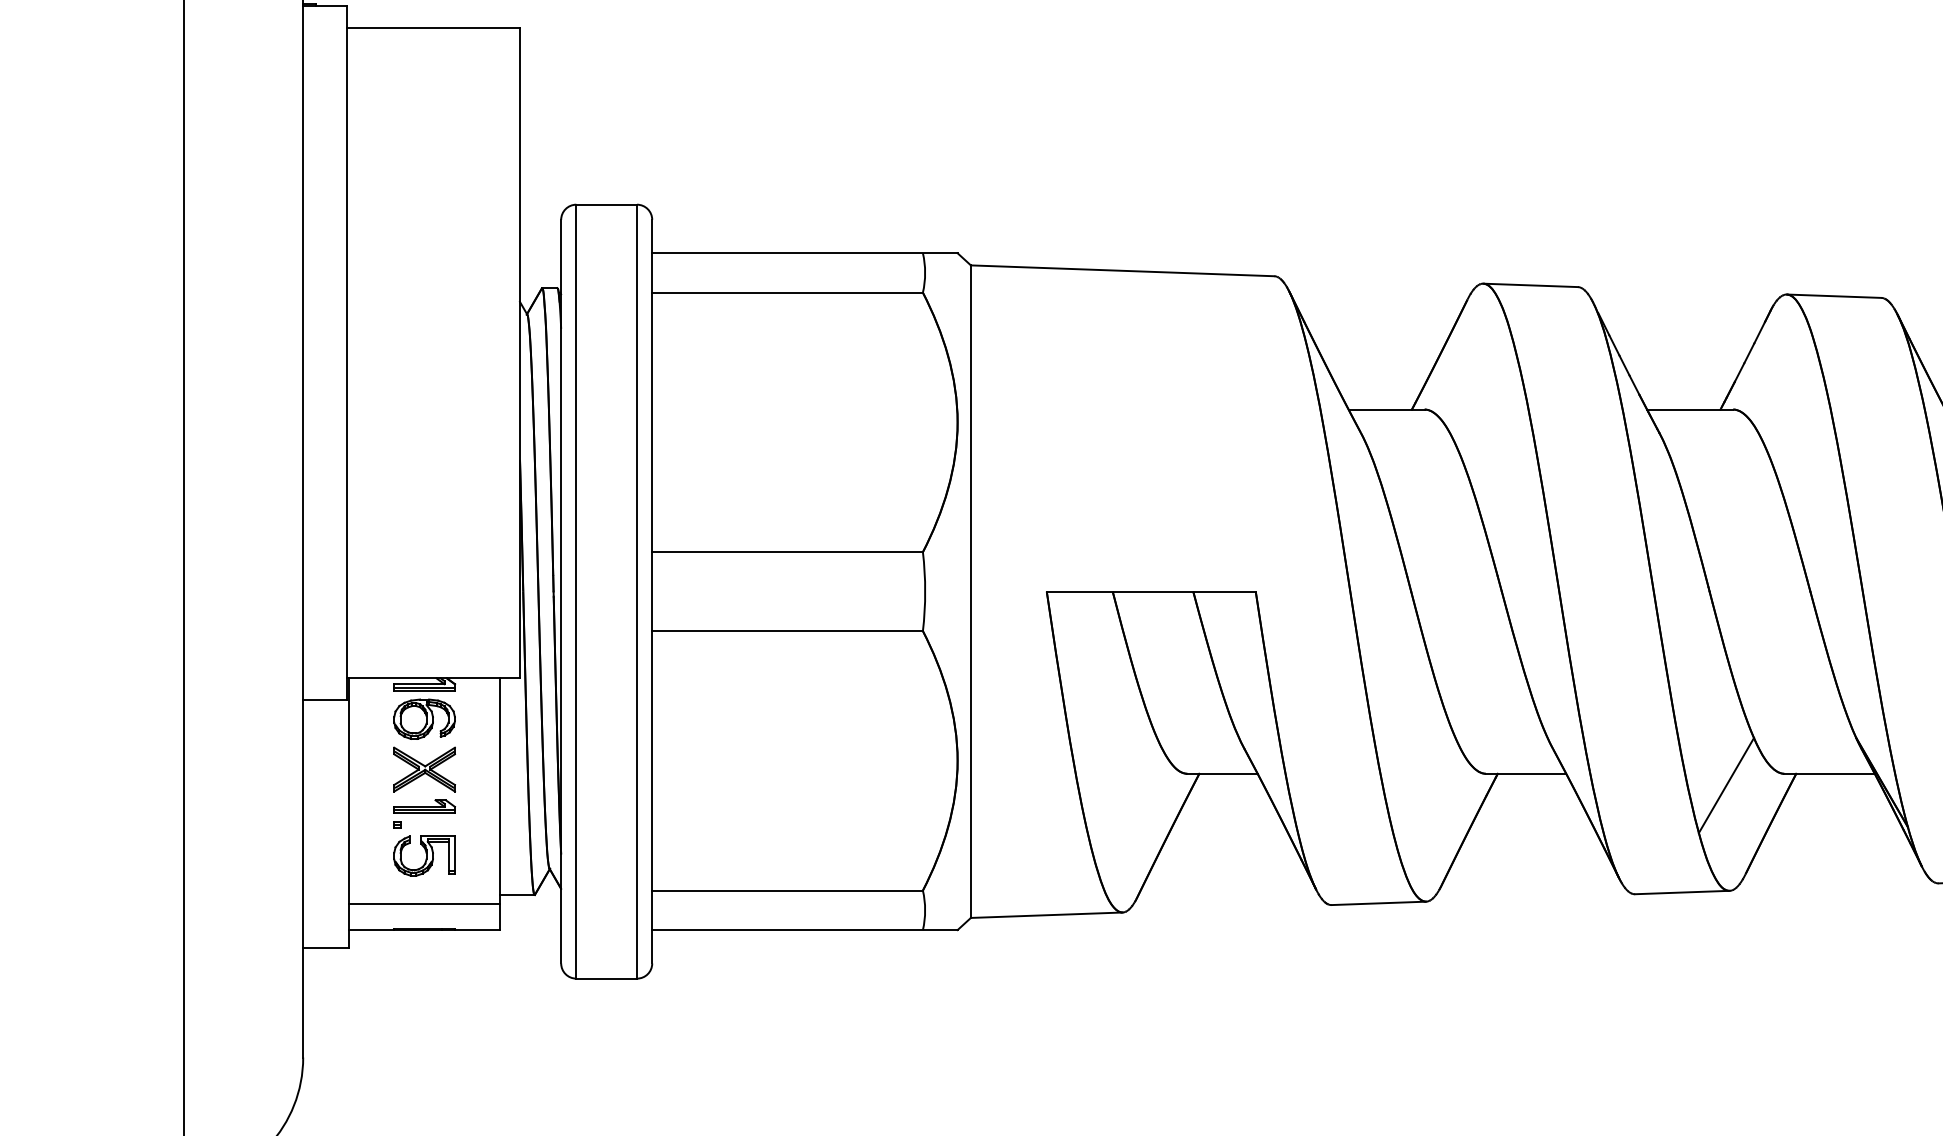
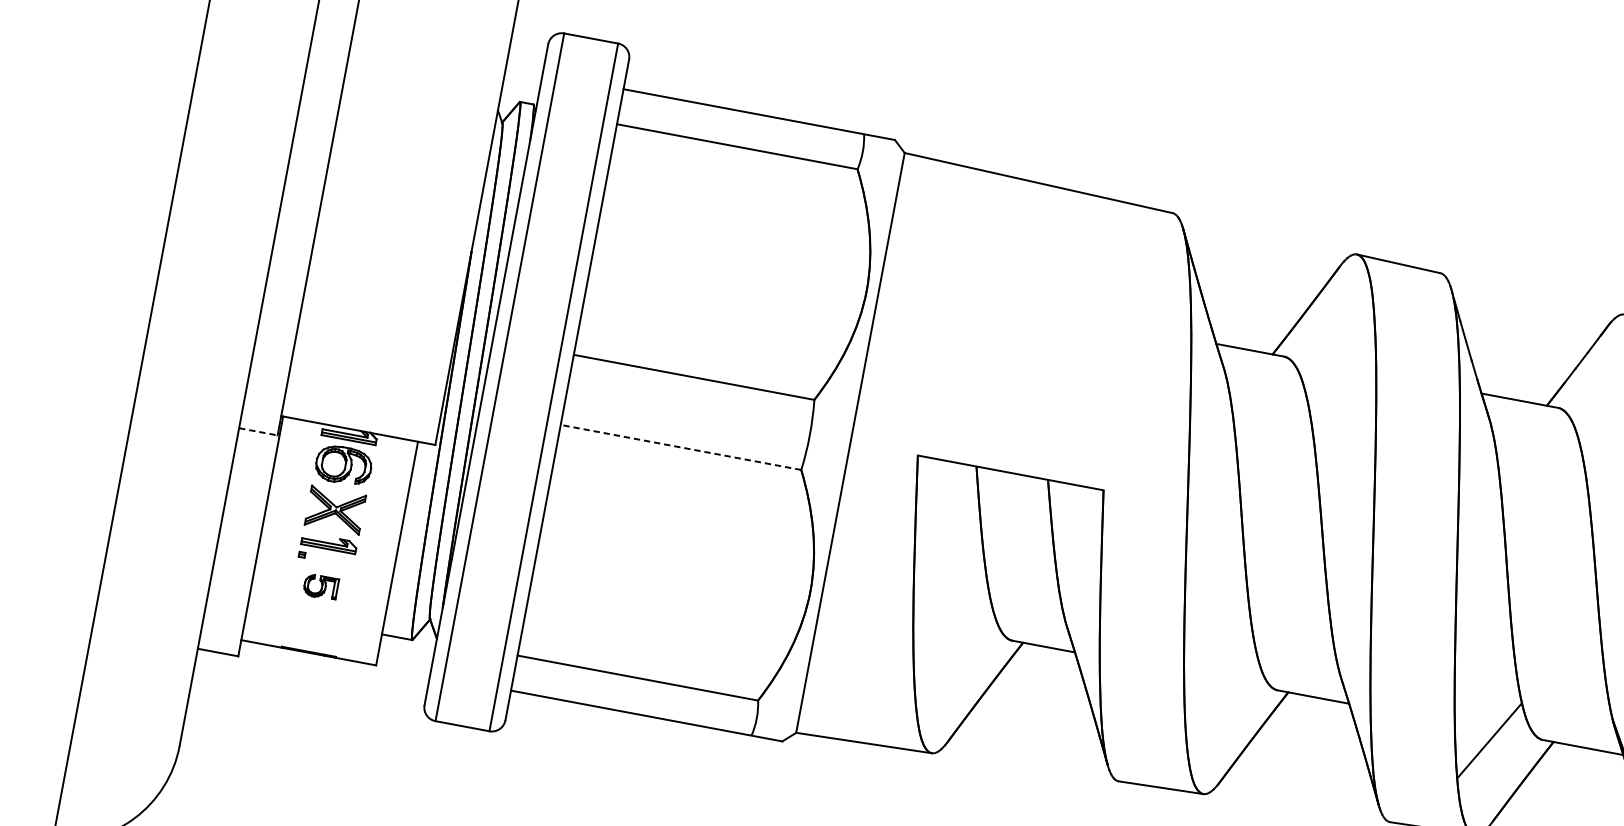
line: (787, 631) -> (680, 447), solid -> dashed
line: (324, 700) -> (257, 432), solid -> dashed
part: (424, 855) -> (321, 586), size x0.6
line: (424, 903) -> (313, 629), removed

